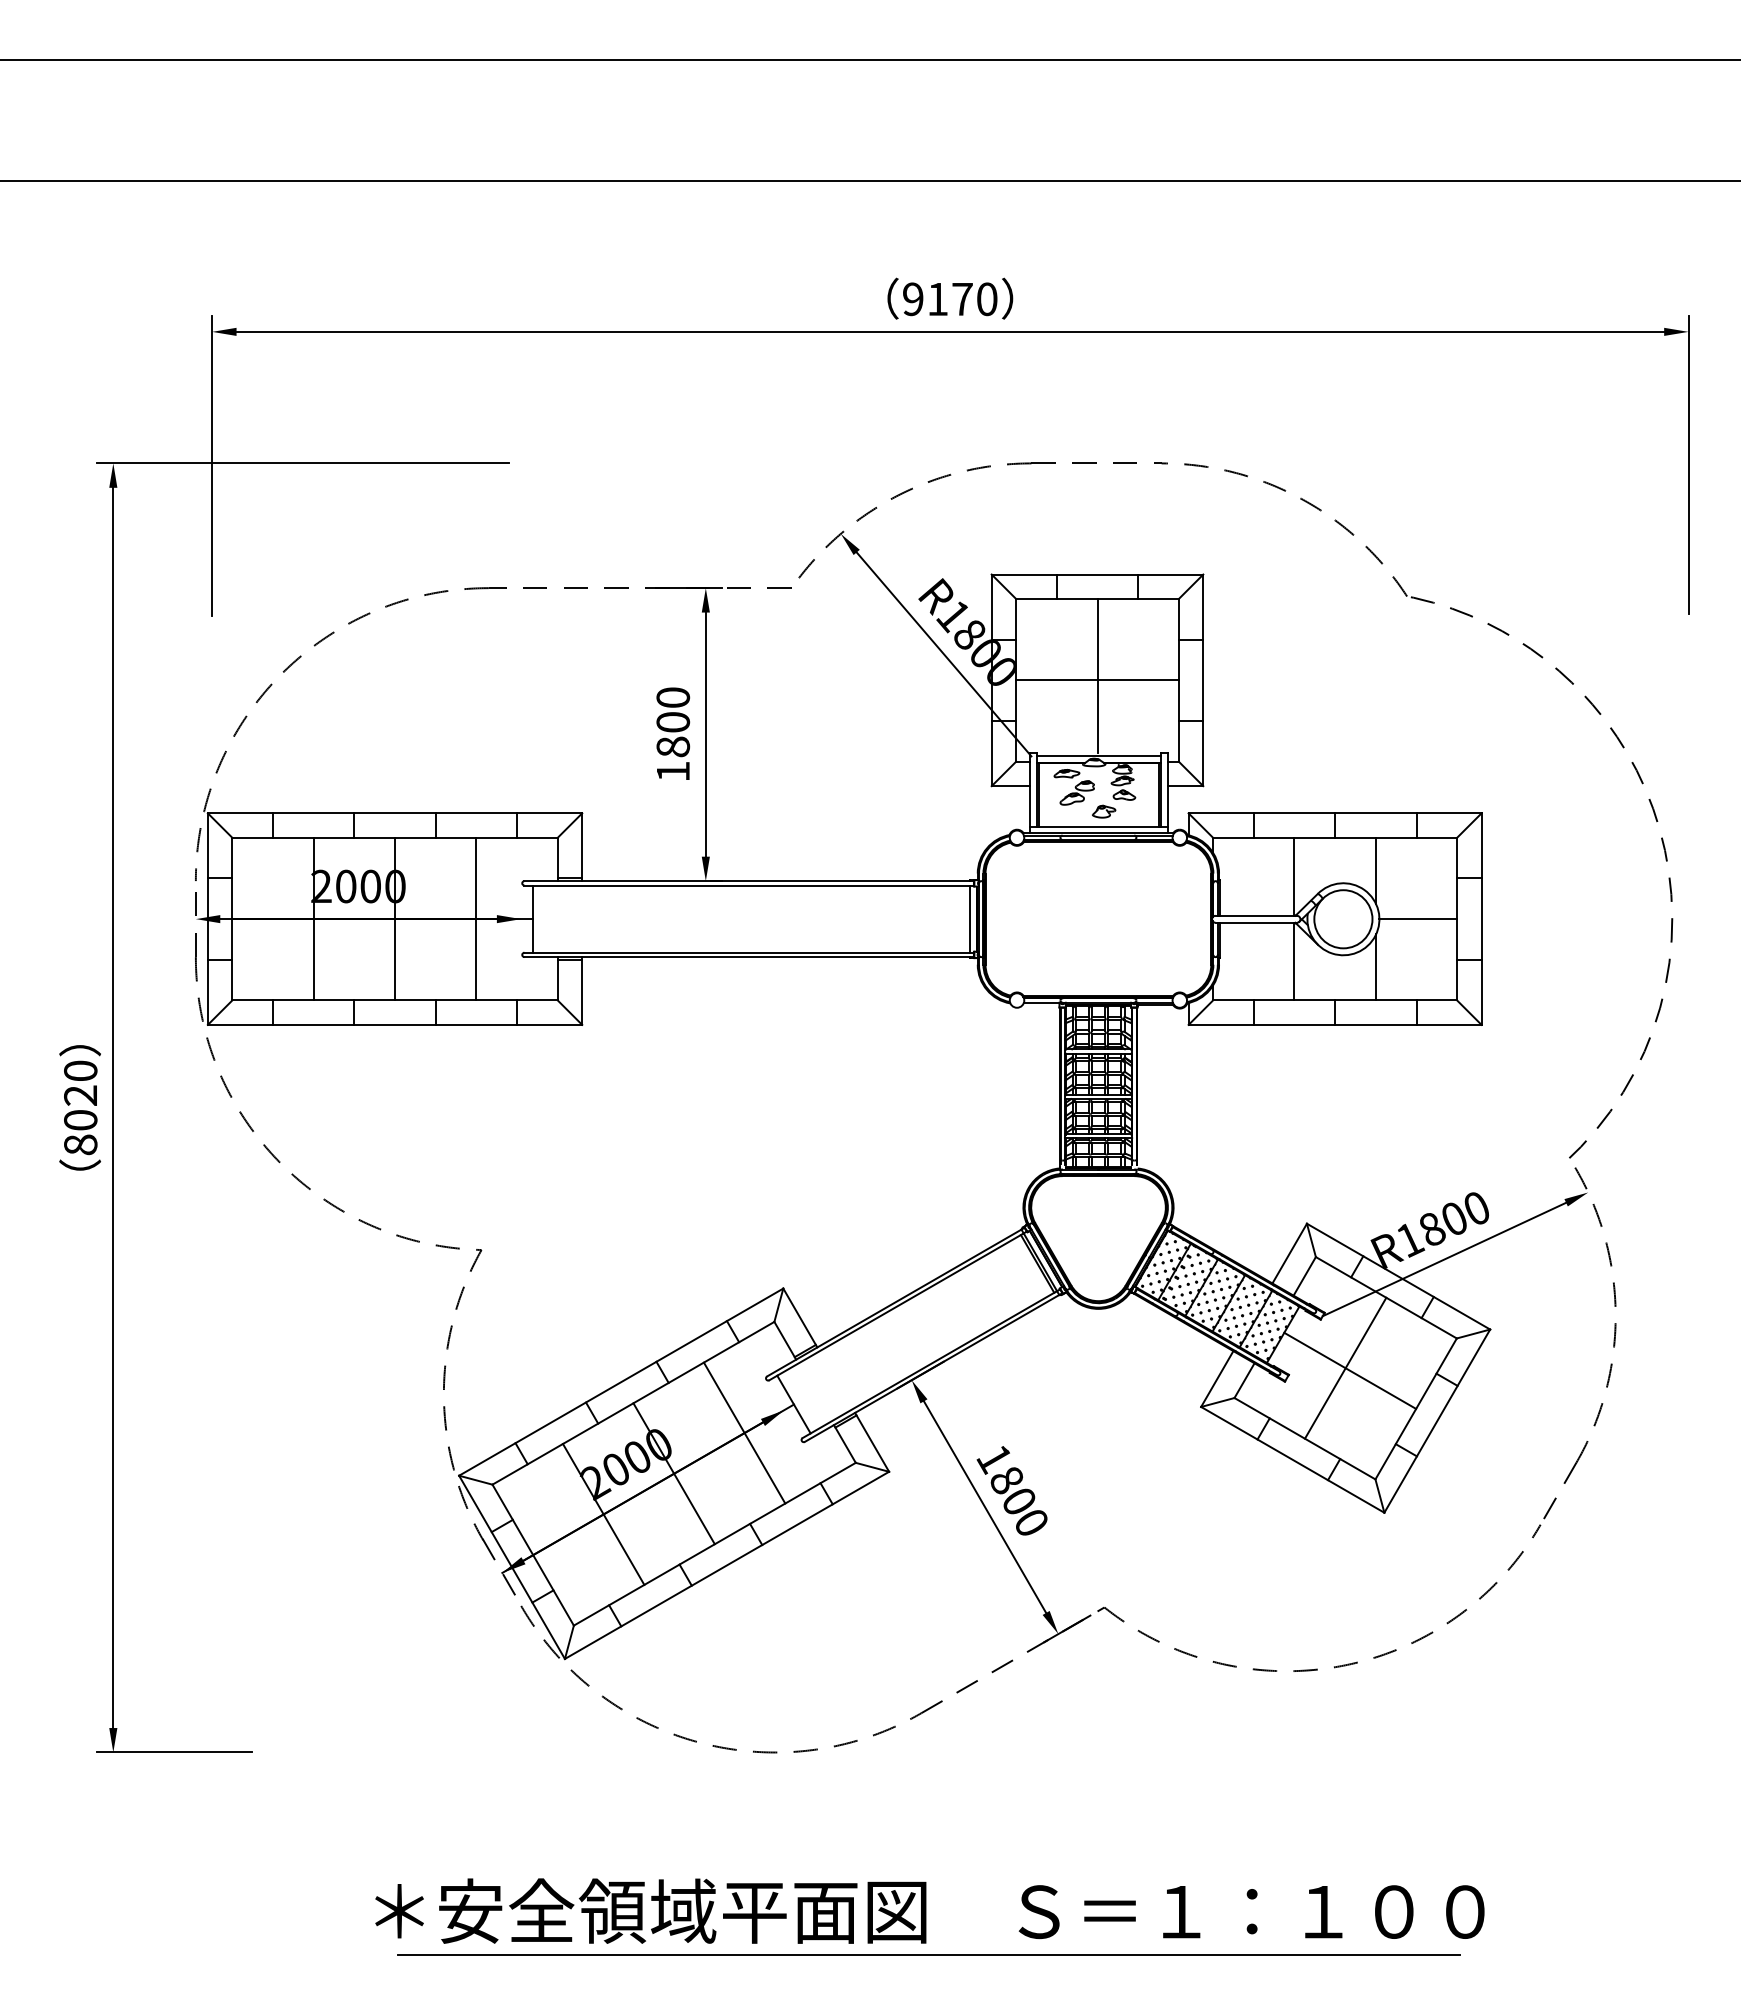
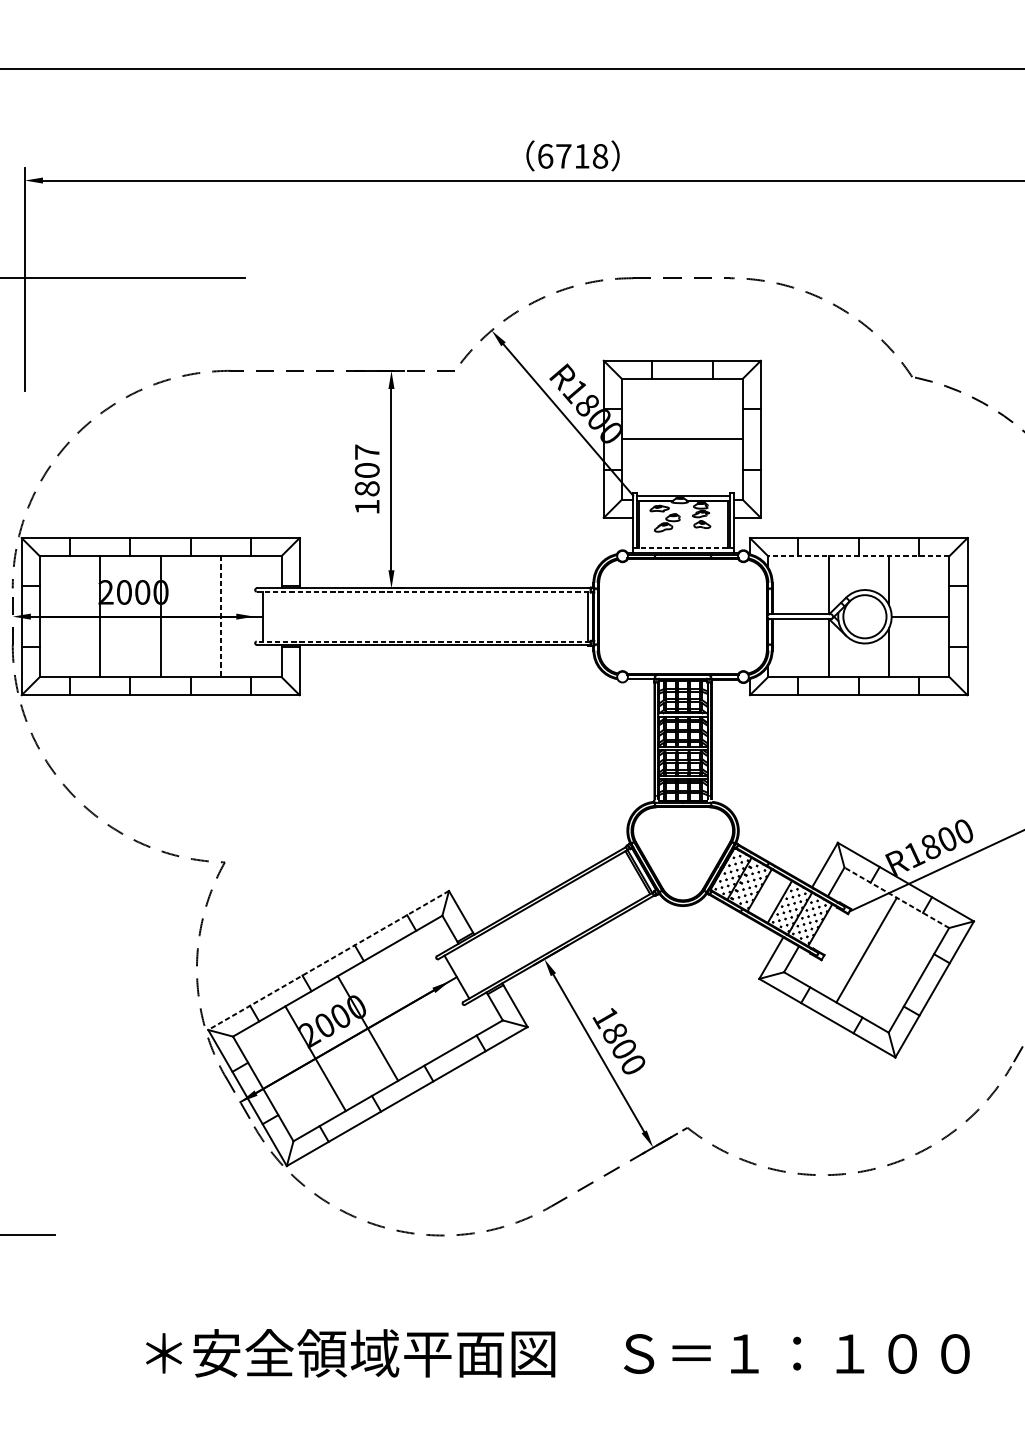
text: (950, 299) -> (573, 156), 9170 -> 6718
line: (1097, 675) -> (682, 435), removed
text: (673, 697) -> (367, 452), 1800 -> 1807
part: (1104, 811) -> (687, 536), removed
line: (1099, 826) -> (683, 547), solid -> dashed
line: (1334, 837) -> (858, 556), solid -> dashed
line: (749, 885) -> (423, 591), solid -> dashed
line: (476, 919) -> (221, 616), solid -> dashed
line: (749, 952) -> (423, 641), solid -> dashed
hatch: (1217, 1295) -> (771, 896), removed
line: (1385, 1297) -> (896, 897), solid -> dashed
line: (1350, 1370) -> (870, 951), removed
line: (620, 1382) -> (328, 960), solid -> dashed
line: (744, 1432) -> (420, 997), removed
line: (928, 1954) -> (556, 1385), removed

